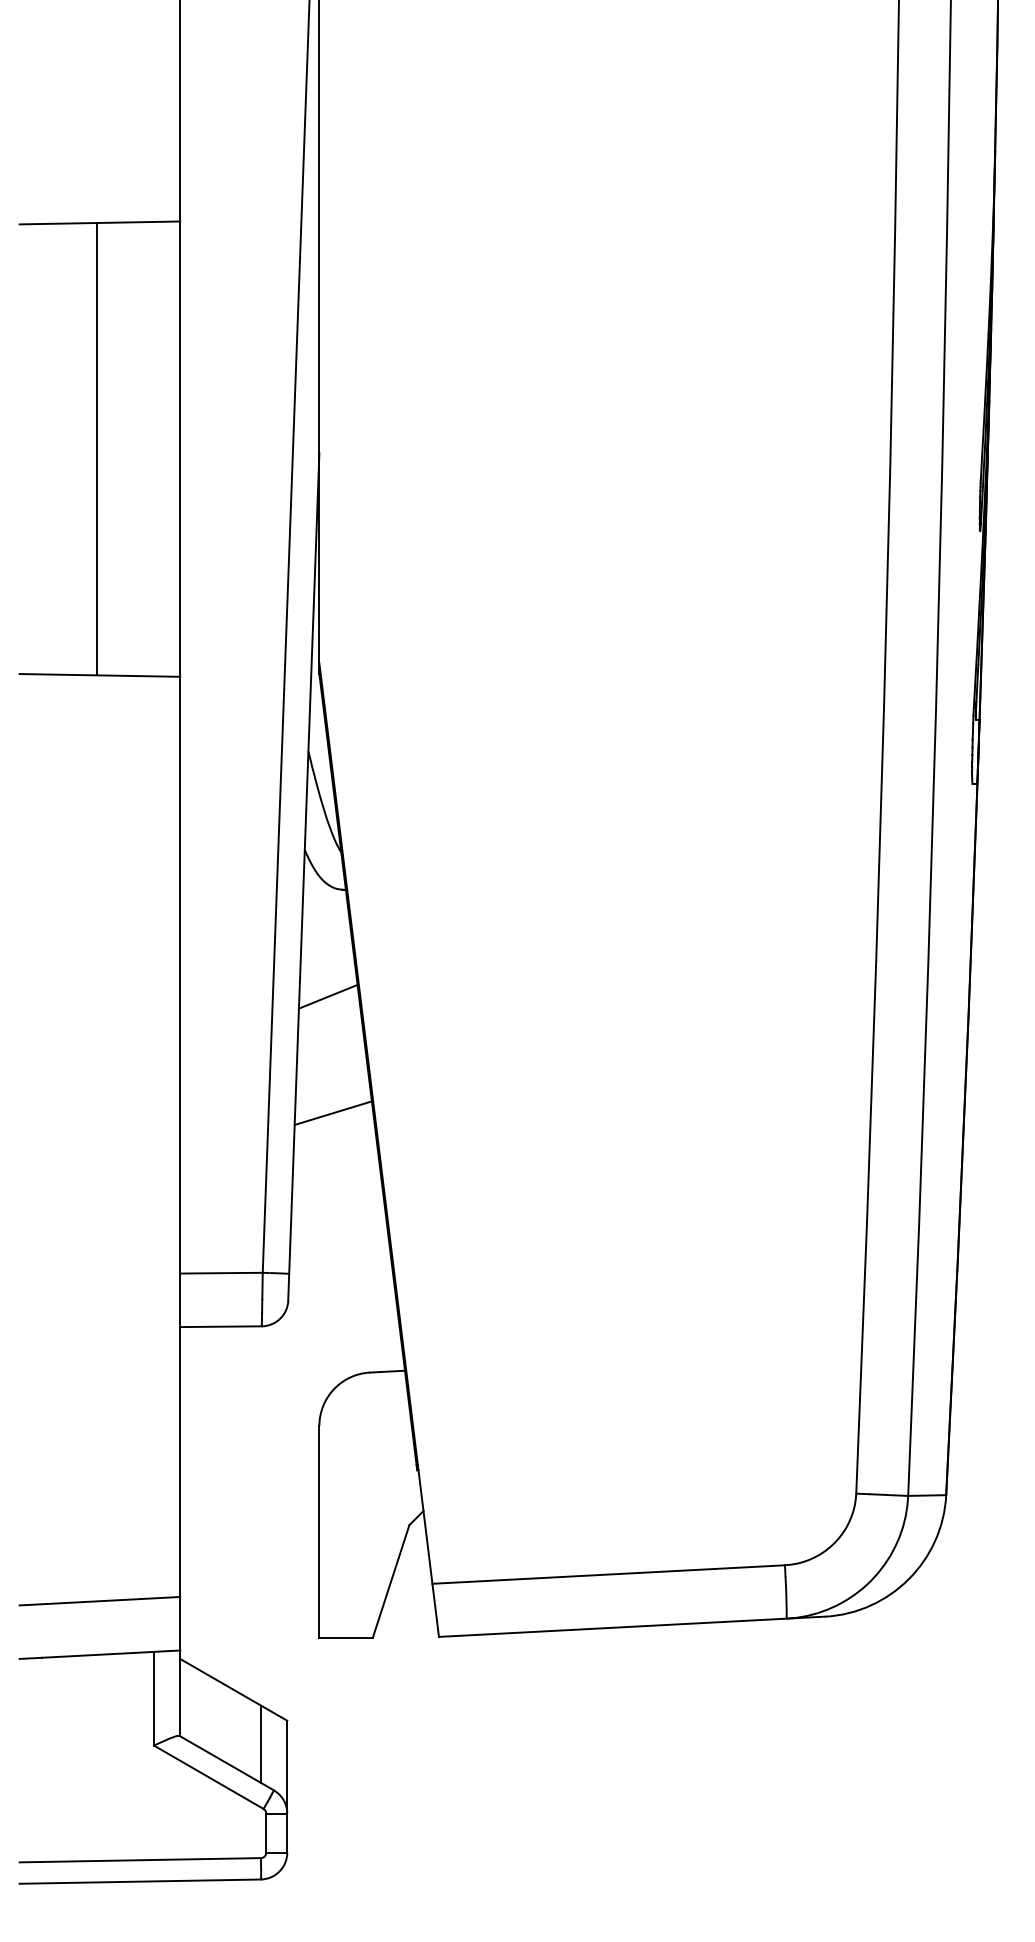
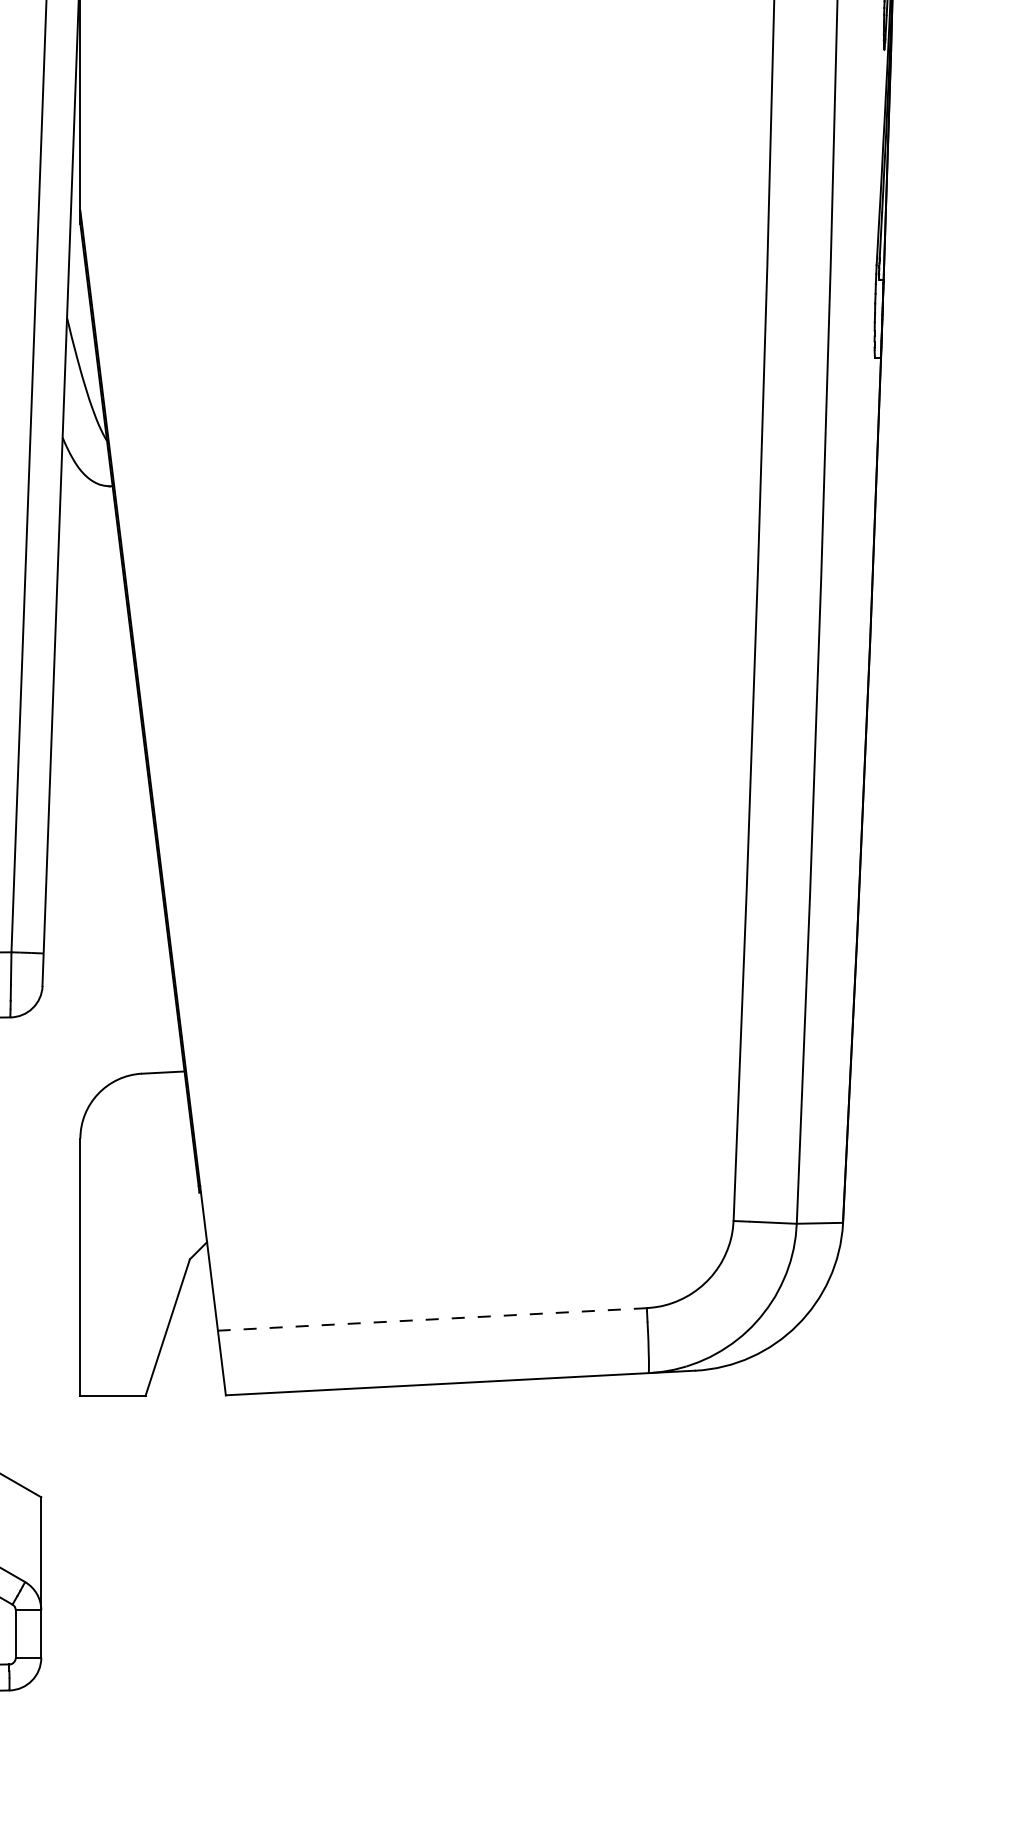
line: (328, 996) -> (91, 616), removed
line: (332, 1112) -> (96, 757), removed
line: (608, 1574) -> (432, 1319), solid -> dashed
line: (261, 1743) -> (9, 1525), removed

